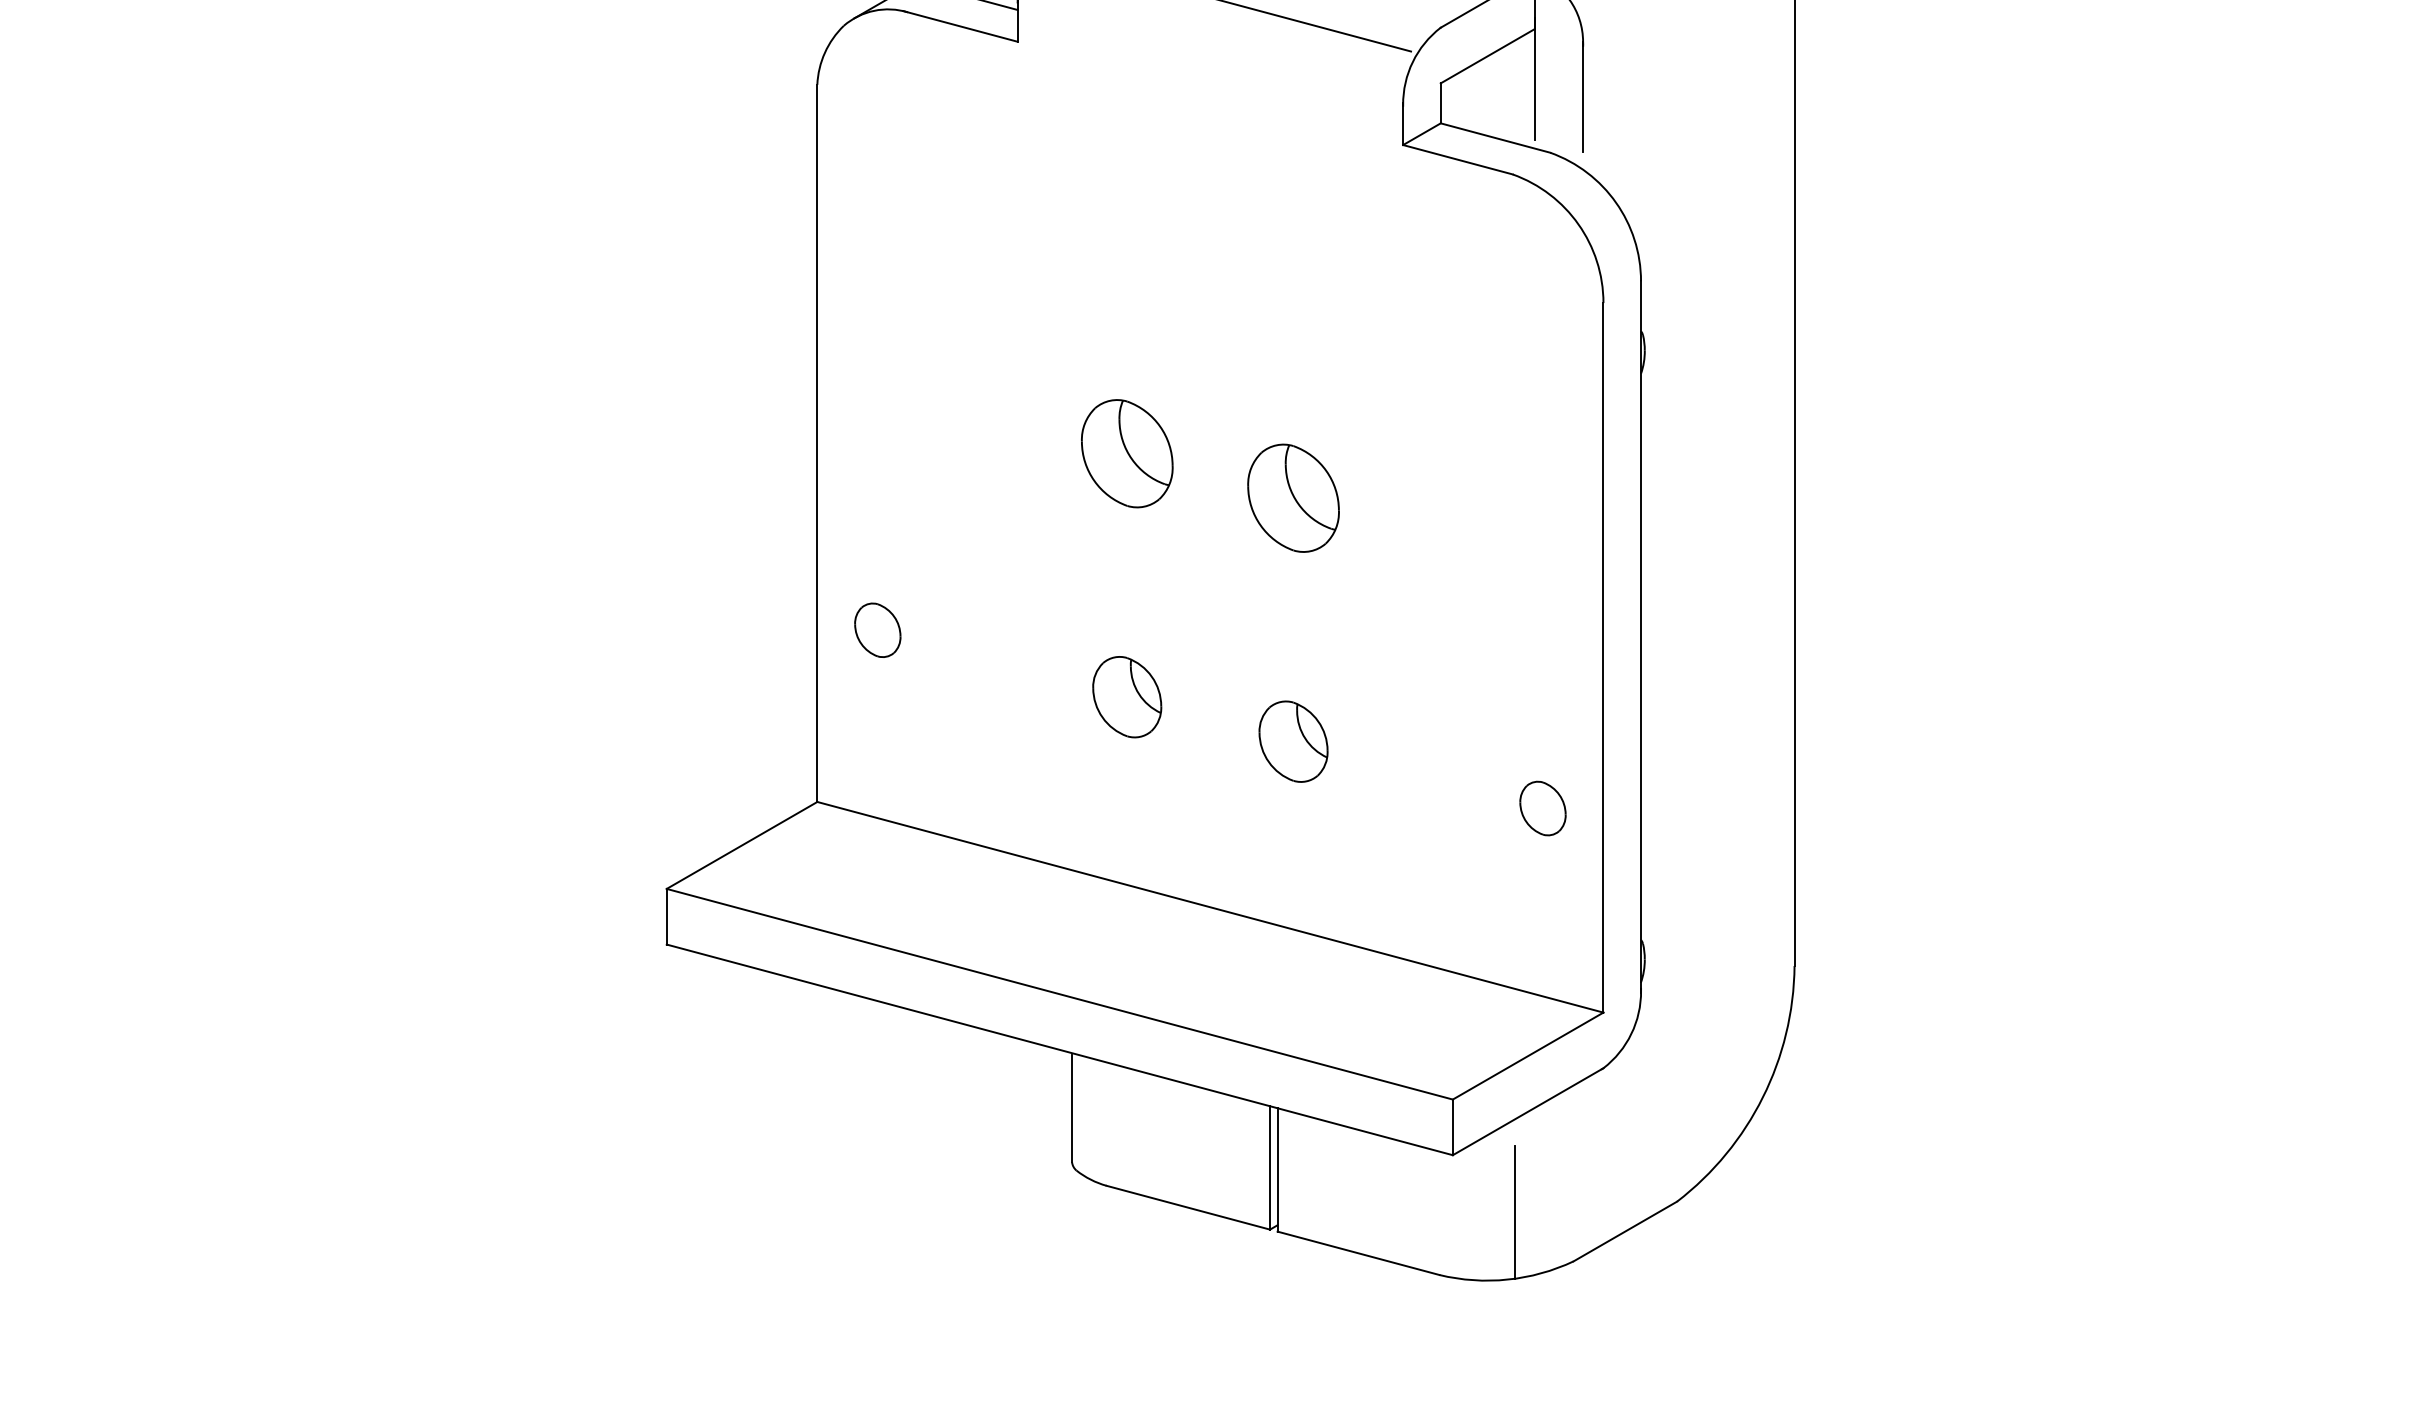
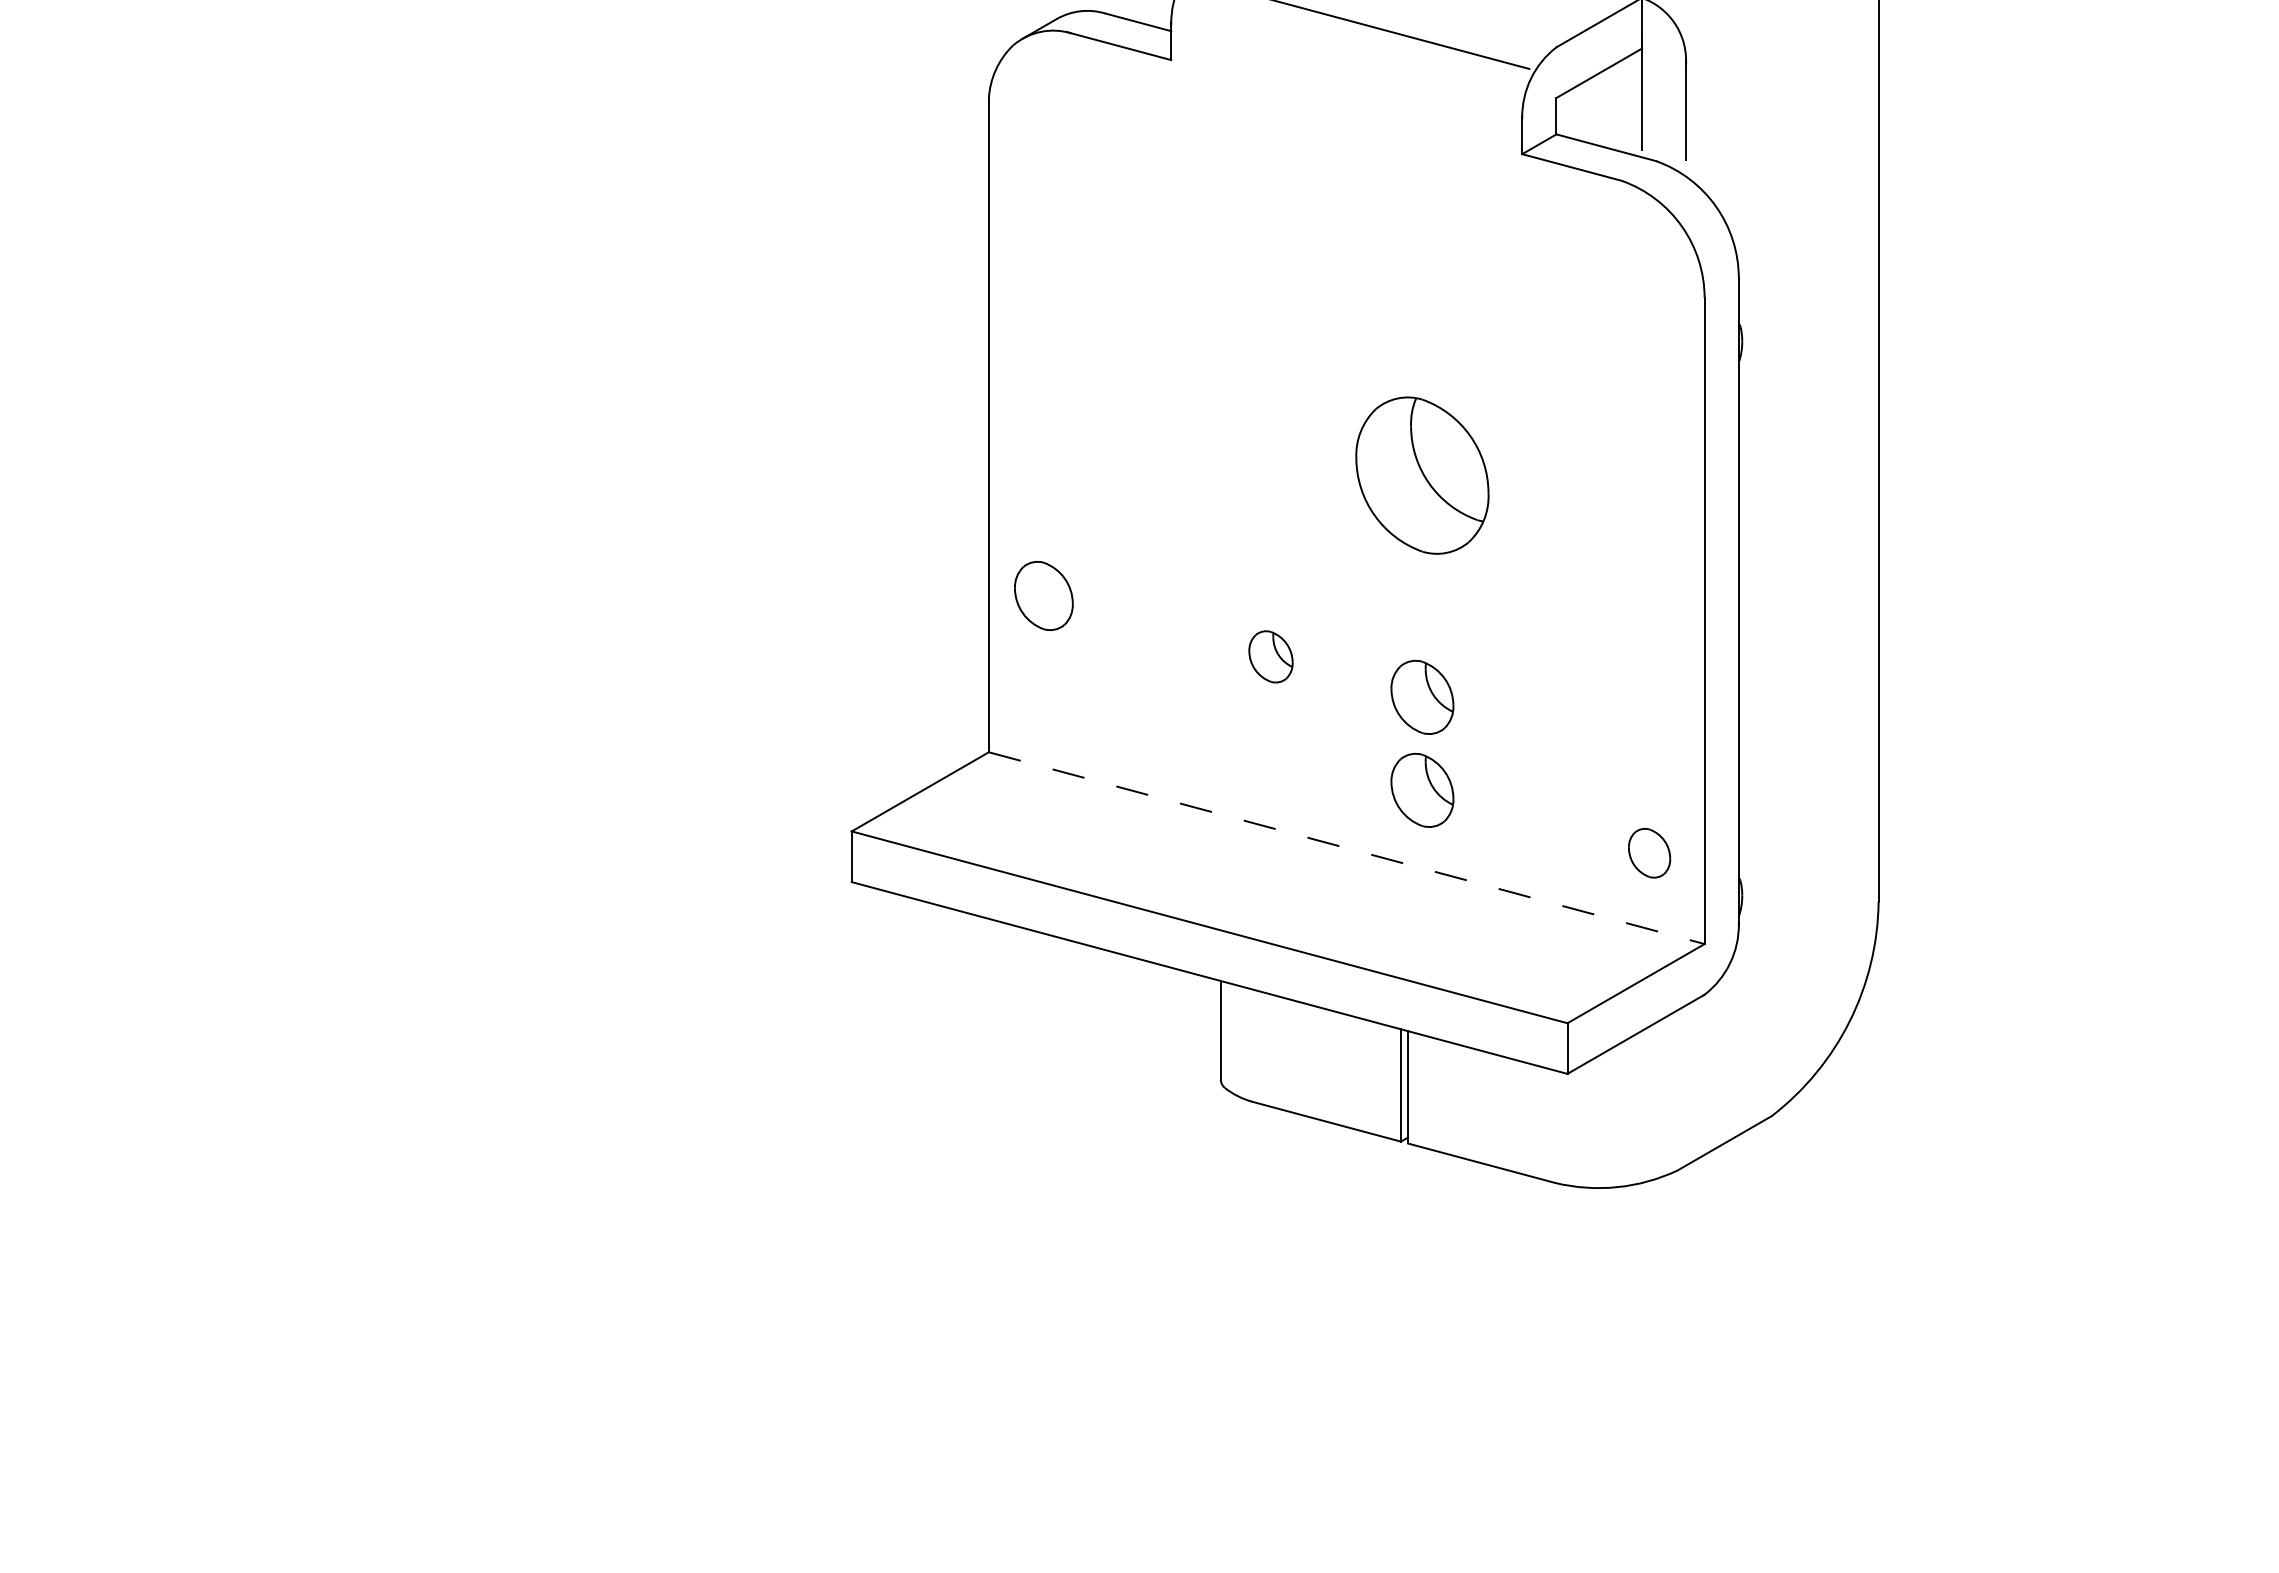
part: (1126, 452) -> (1270, 434), removed
part: (1293, 497) -> (1422, 475), size x1.6
part: (877, 629) -> (1043, 595), size x1.4
part: (1126, 696) -> (1270, 656), size x0.7
part: (1542, 808) -> (1649, 853), moved
part: (1293, 842) -> (1422, 789), added
line: (1211, 907) -> (1347, 848), solid -> dashed
line: (1515, 1211) -> (1624, 1125), removed

